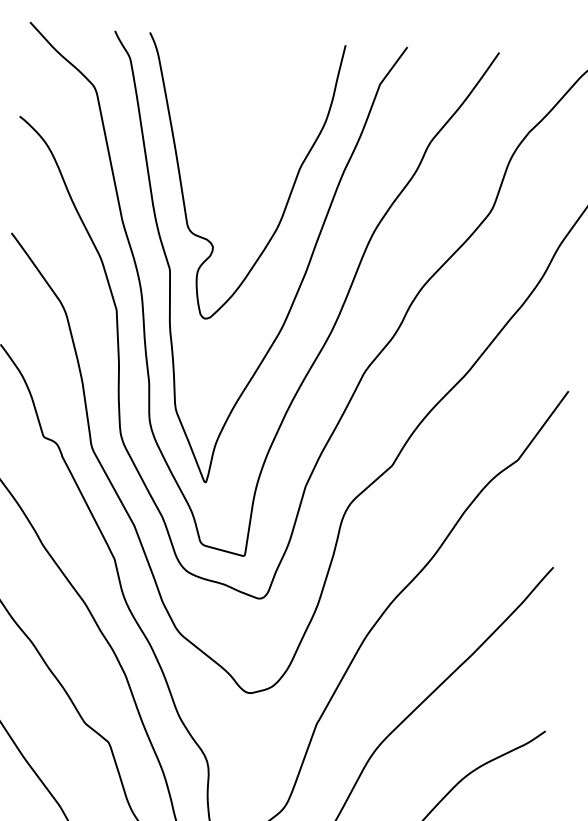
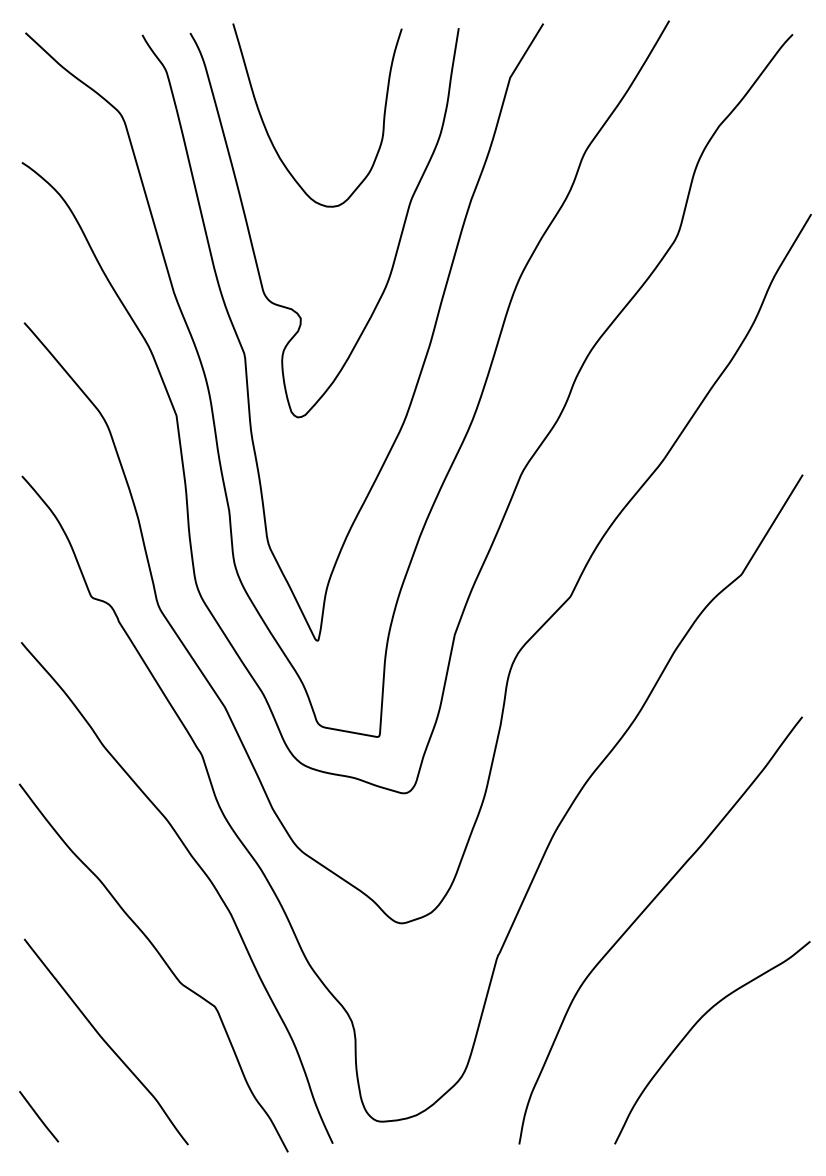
curve: (200, 109) -> (268, 132), added

